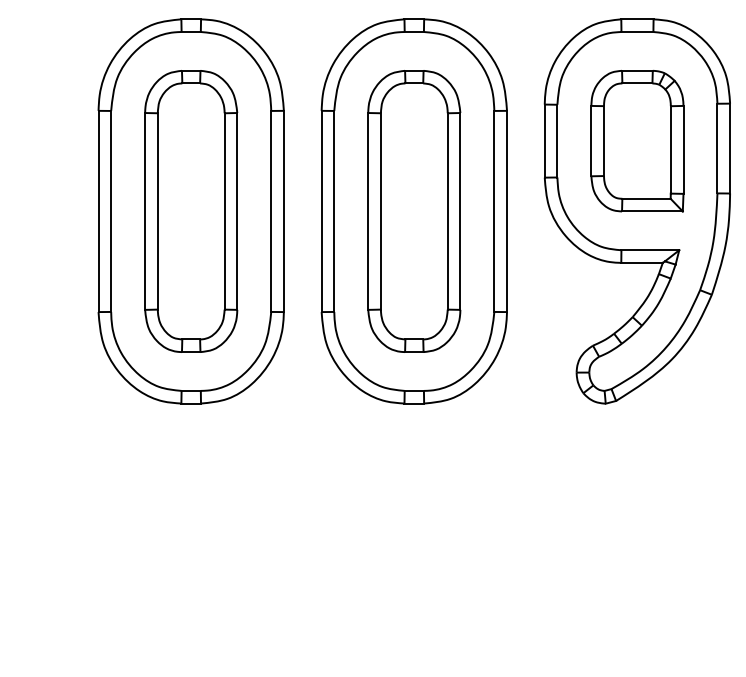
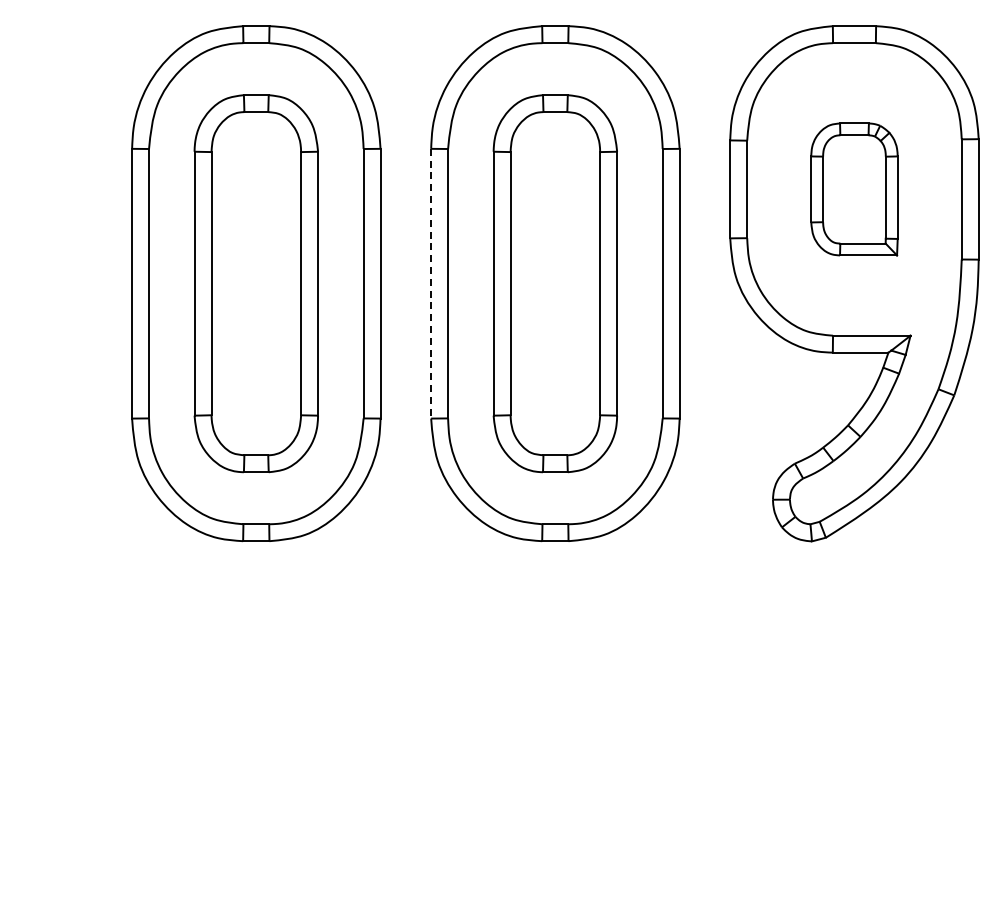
part: (637, 141) -> (854, 189), size x0.7
line: (321, 211) -> (431, 283), solid -> dashed

